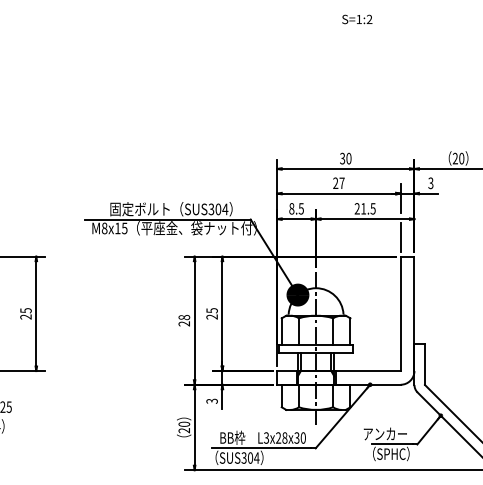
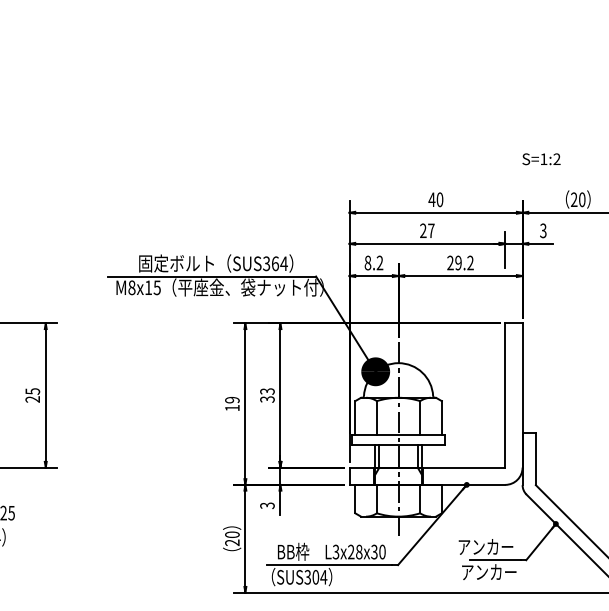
text: (357, 19) -> (541, 159), moved
text: (342, 158) -> (431, 199), 30 -> 40
text: (300, 208) -> (379, 262), 8.5 -> 8.2
text: (368, 208) -> (464, 262), 21.5 -> 29.2
text: (218, 209) -> (275, 263), SUS304 -> SUS364
line: (400, 237) -> (505, 299), removed
text: (212, 313) -> (267, 395), 25 -> 33
text: (184, 320) -> (232, 403), 28 -> 19
text: (388, 454) -> (489, 572), （SPHC） -> アンカー

